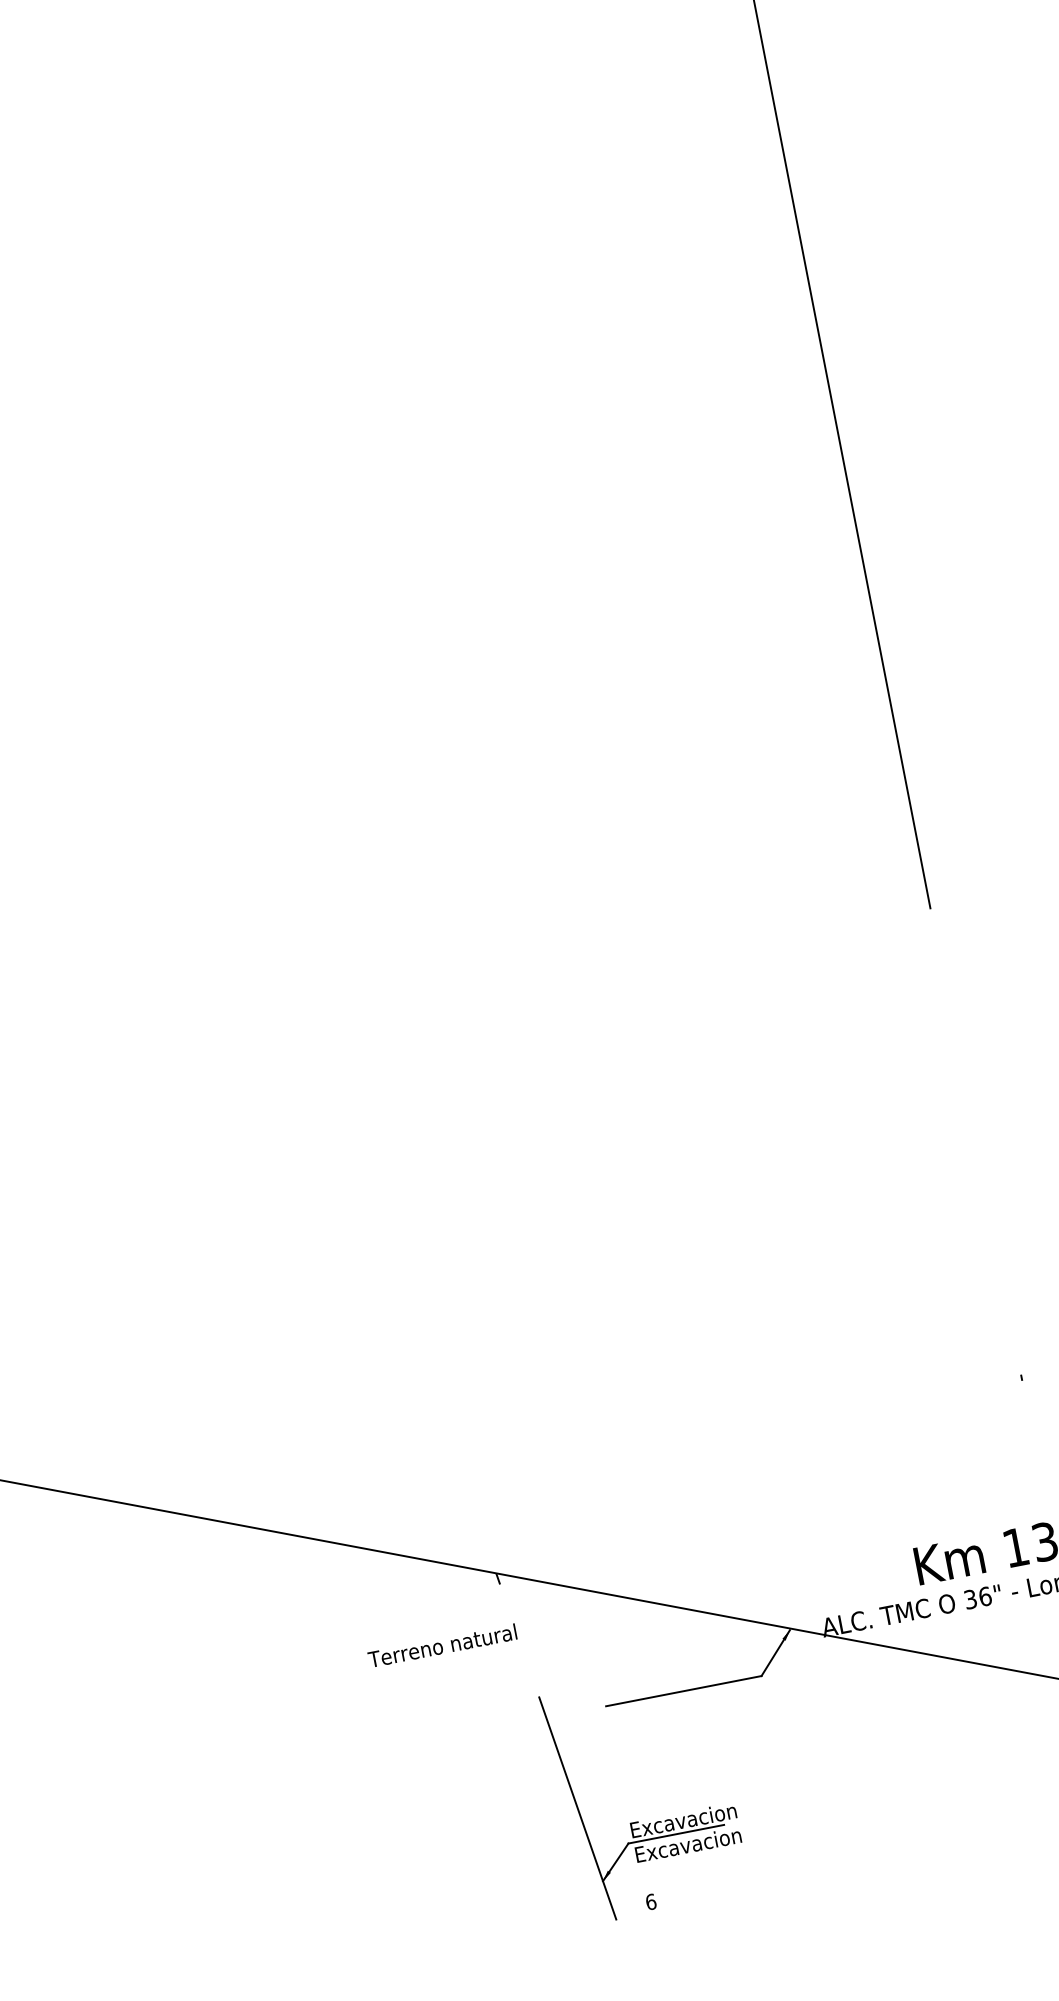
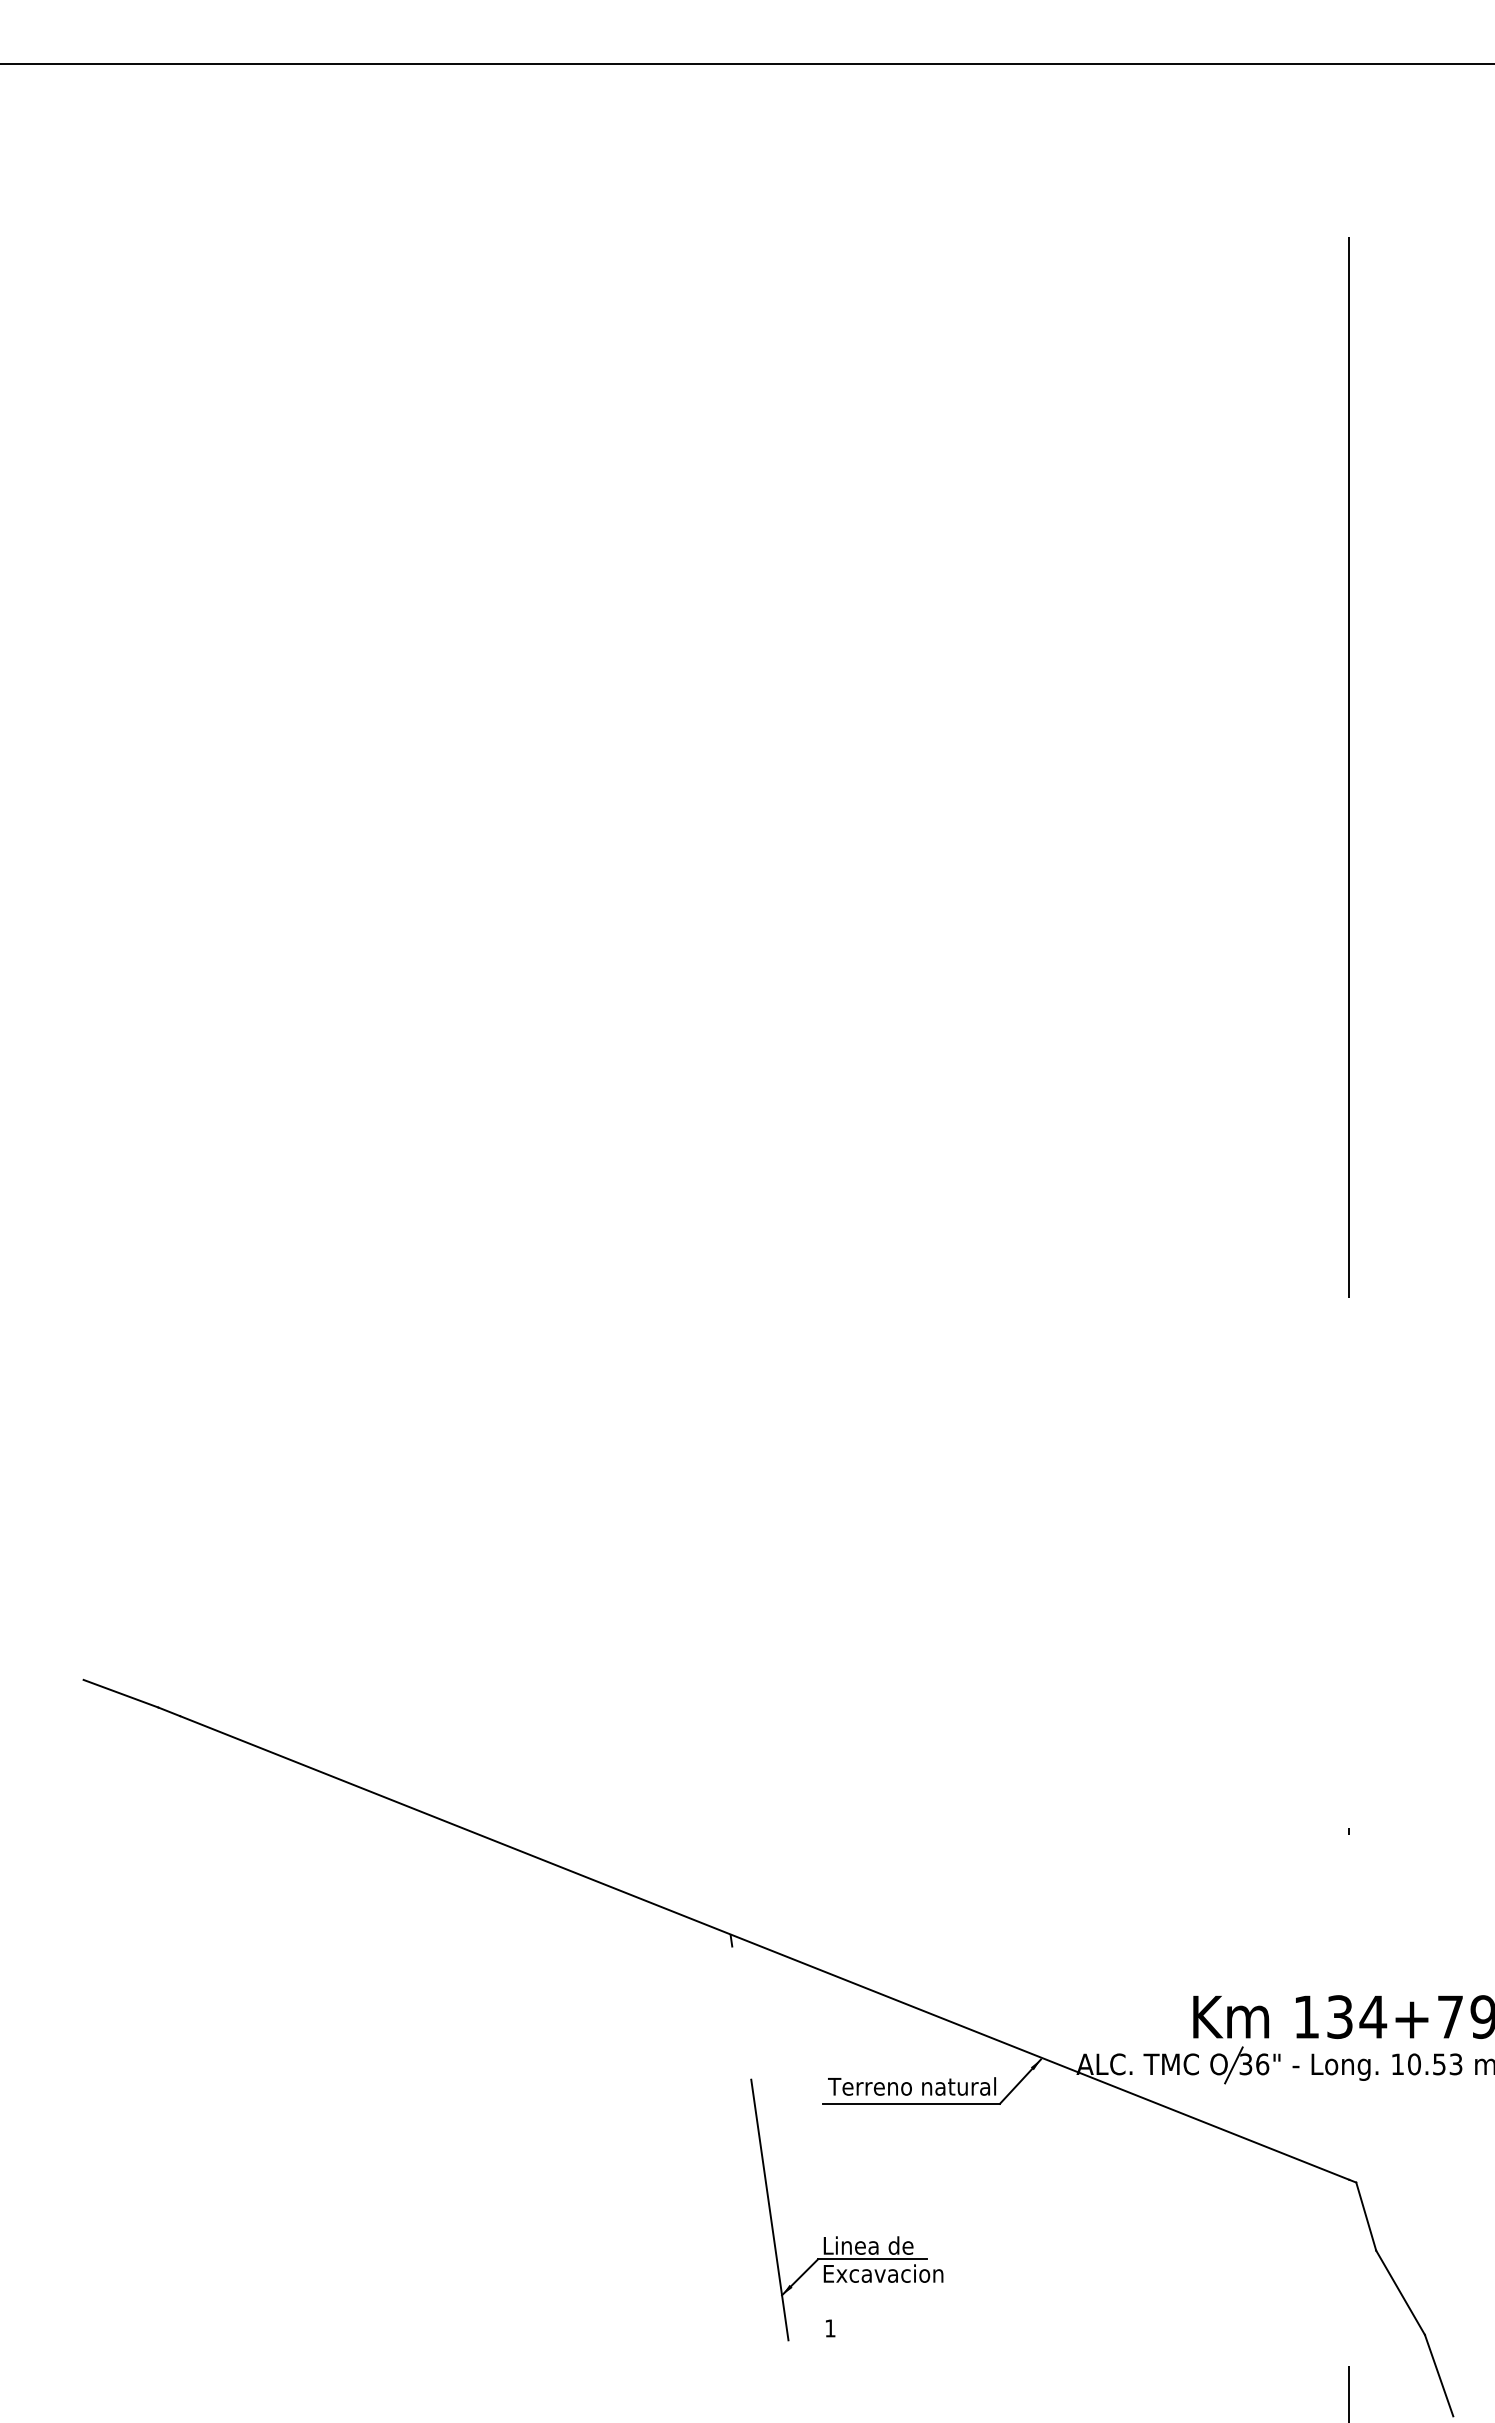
line: (959, 1602) -> (1233, 2065), added
text: (442, 1645) -> (911, 2086), moved
text: (684, 1820) -> (884, 2245), Excavacion -> Linea de
text: (651, 1902) -> (830, 2328), 6 -> 1

